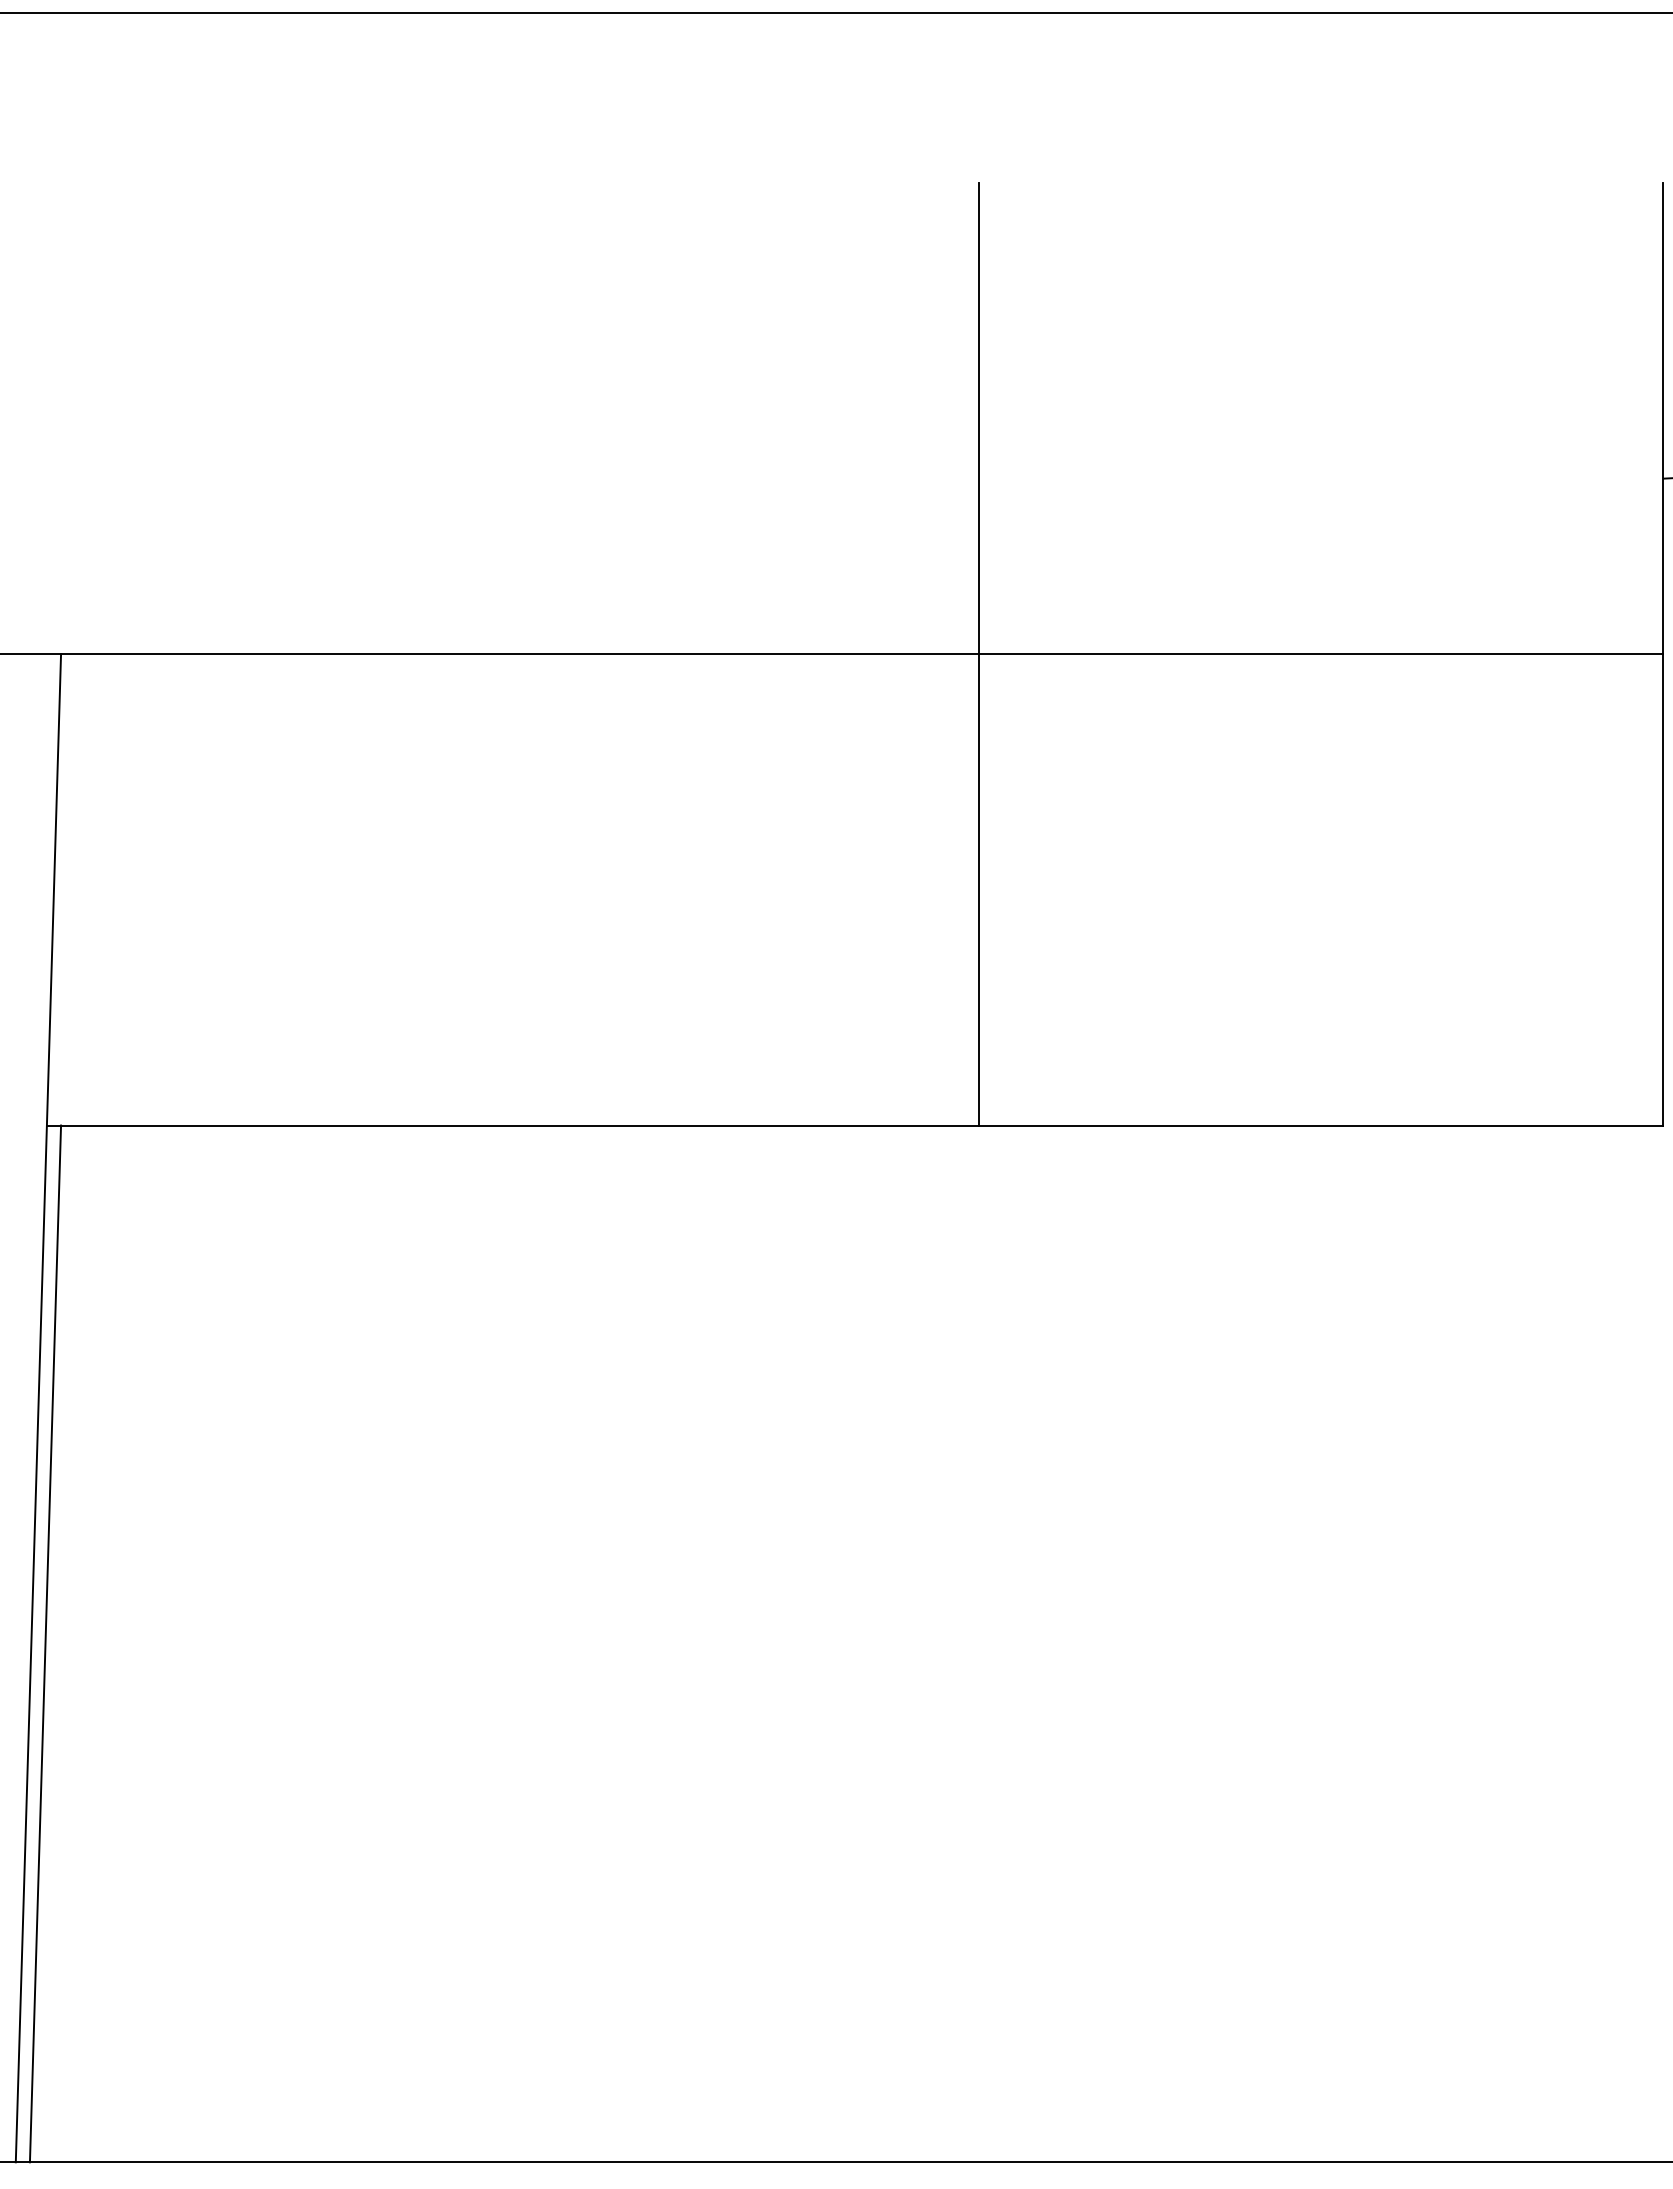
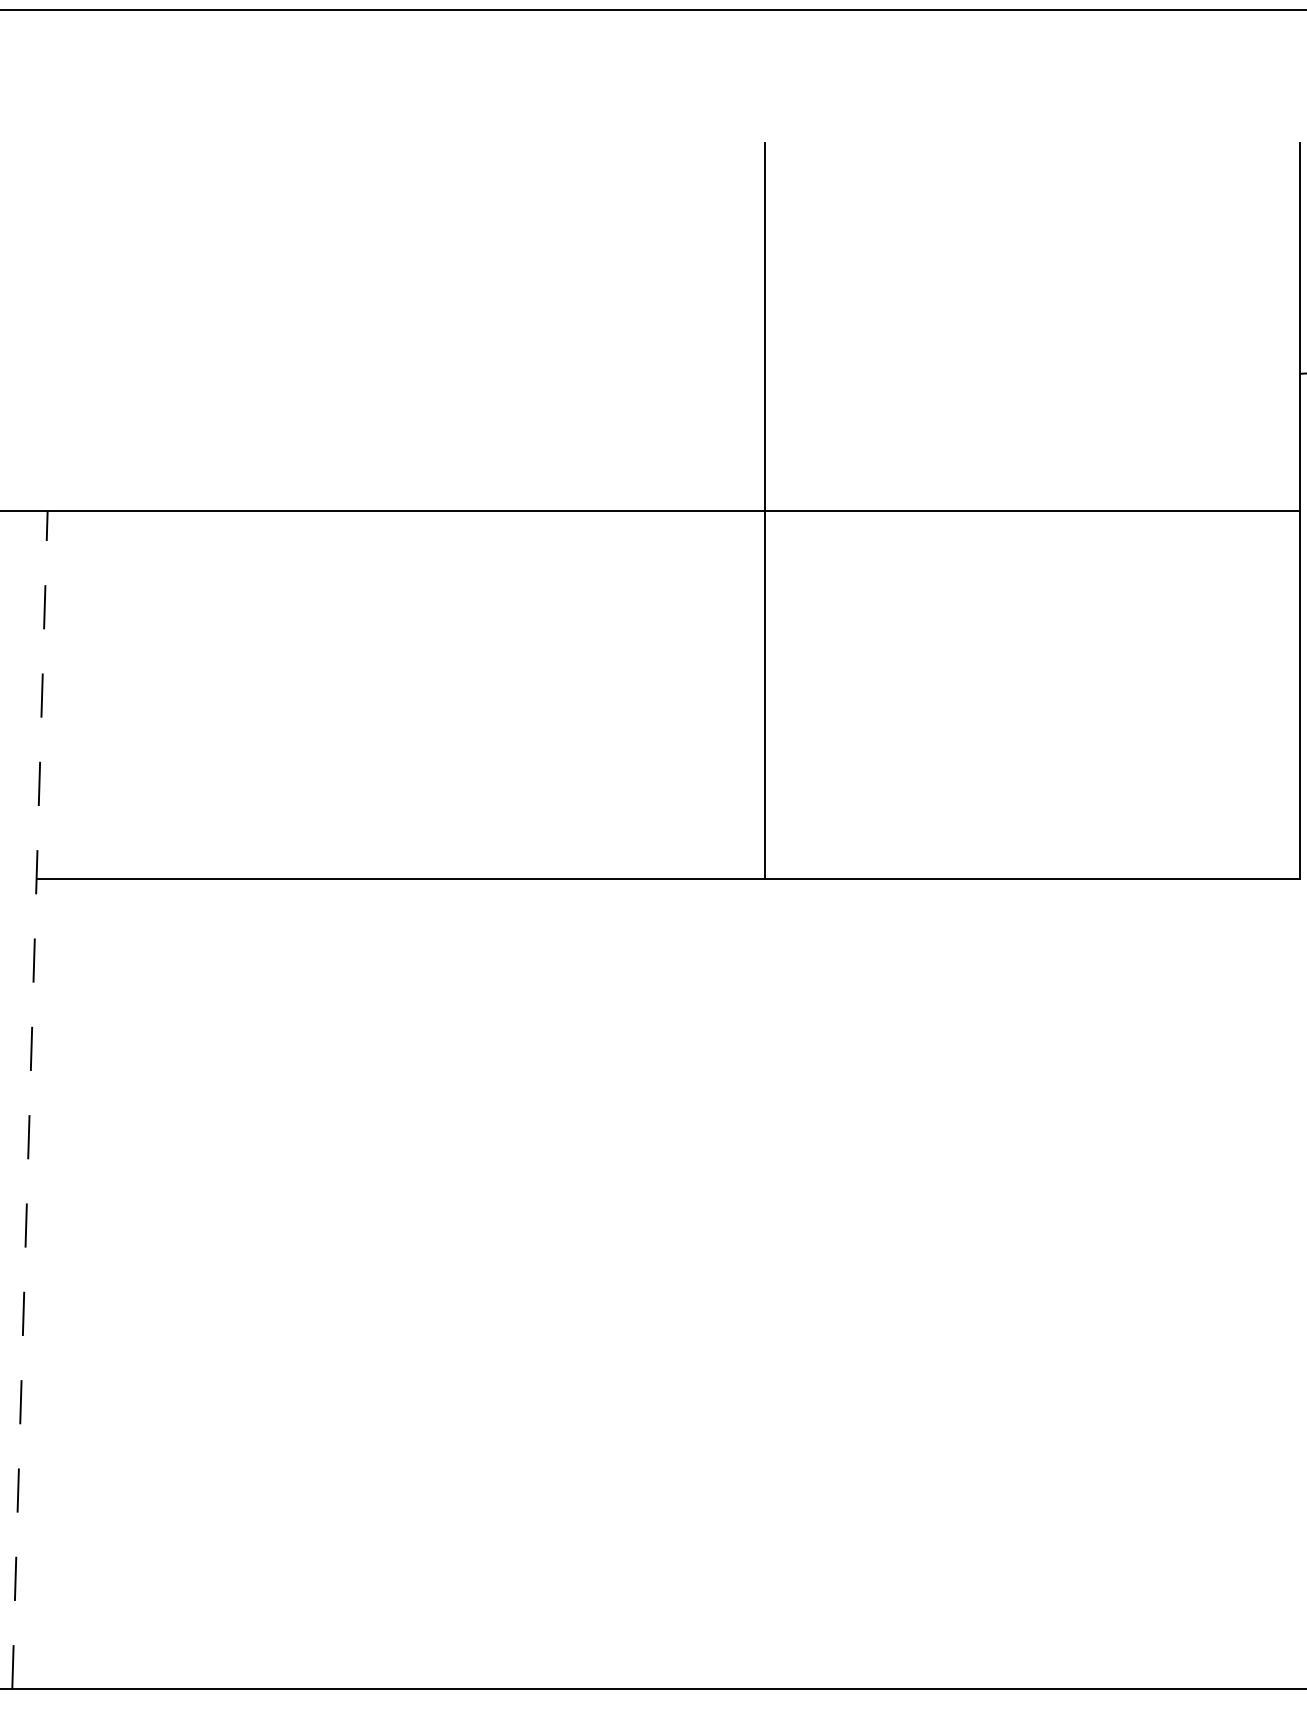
line: (38, 1407) -> (30, 1099), solid -> dashed
line: (45, 1643) -> (35, 1283), removed

